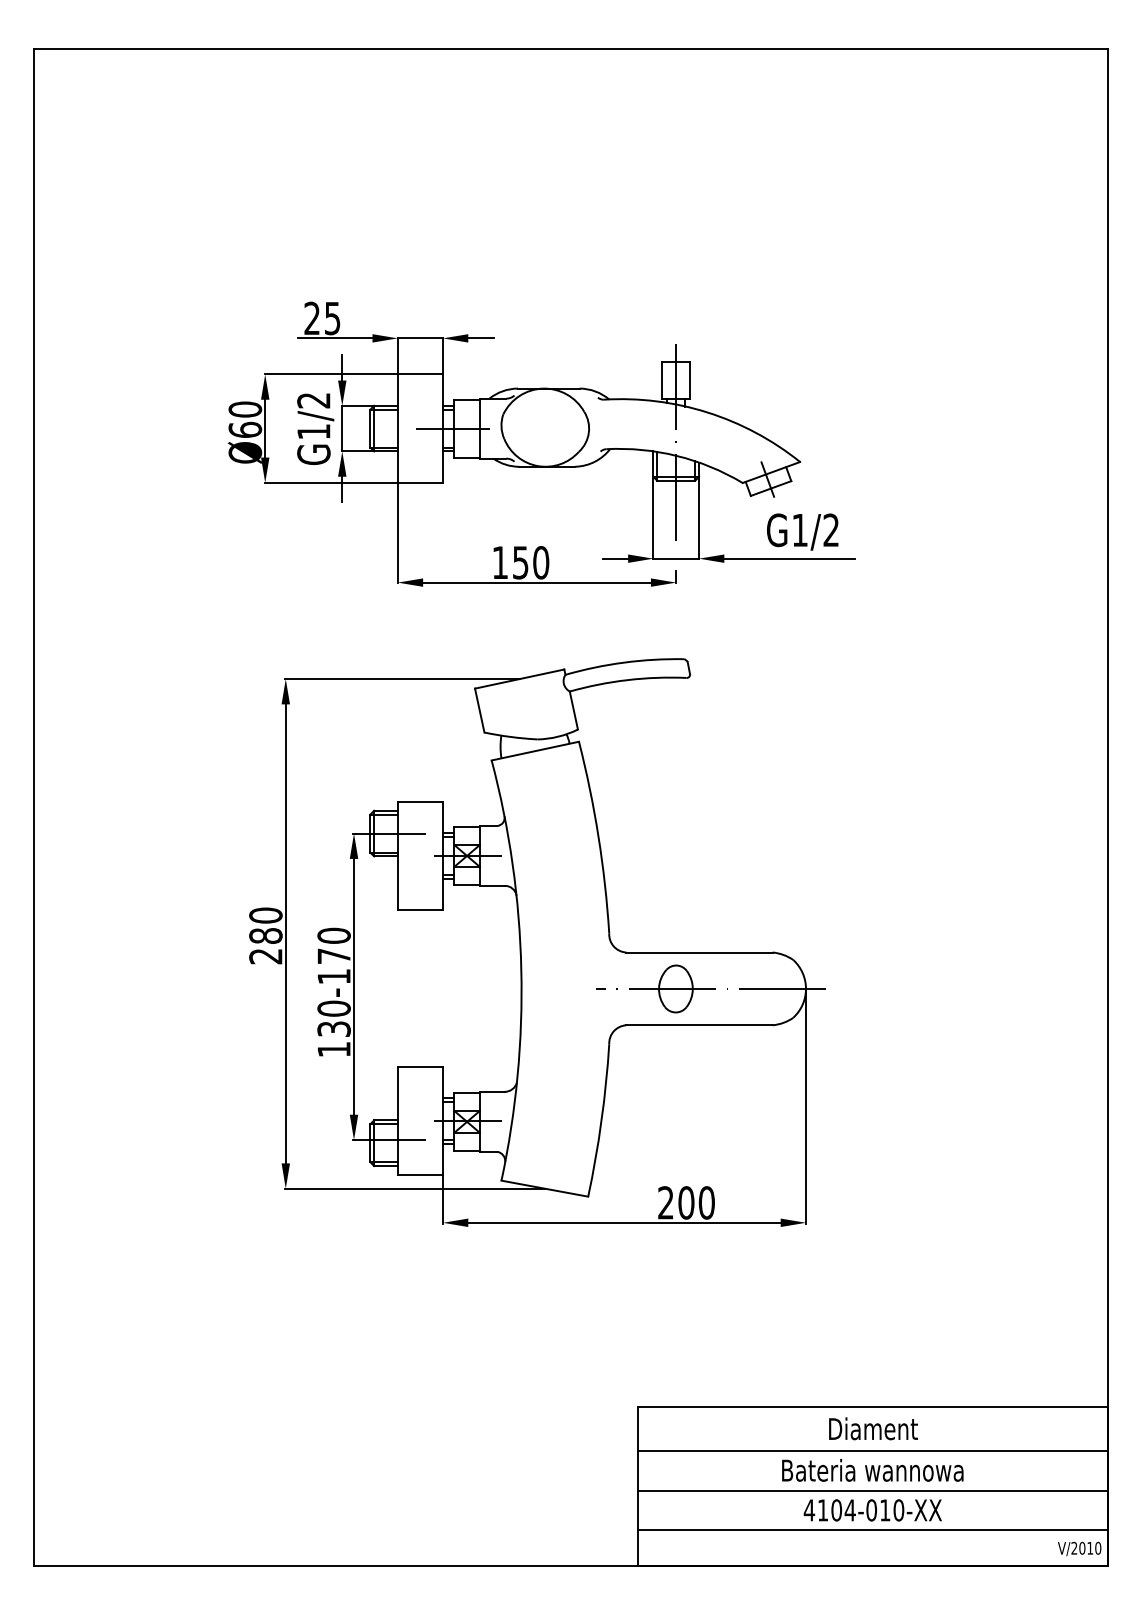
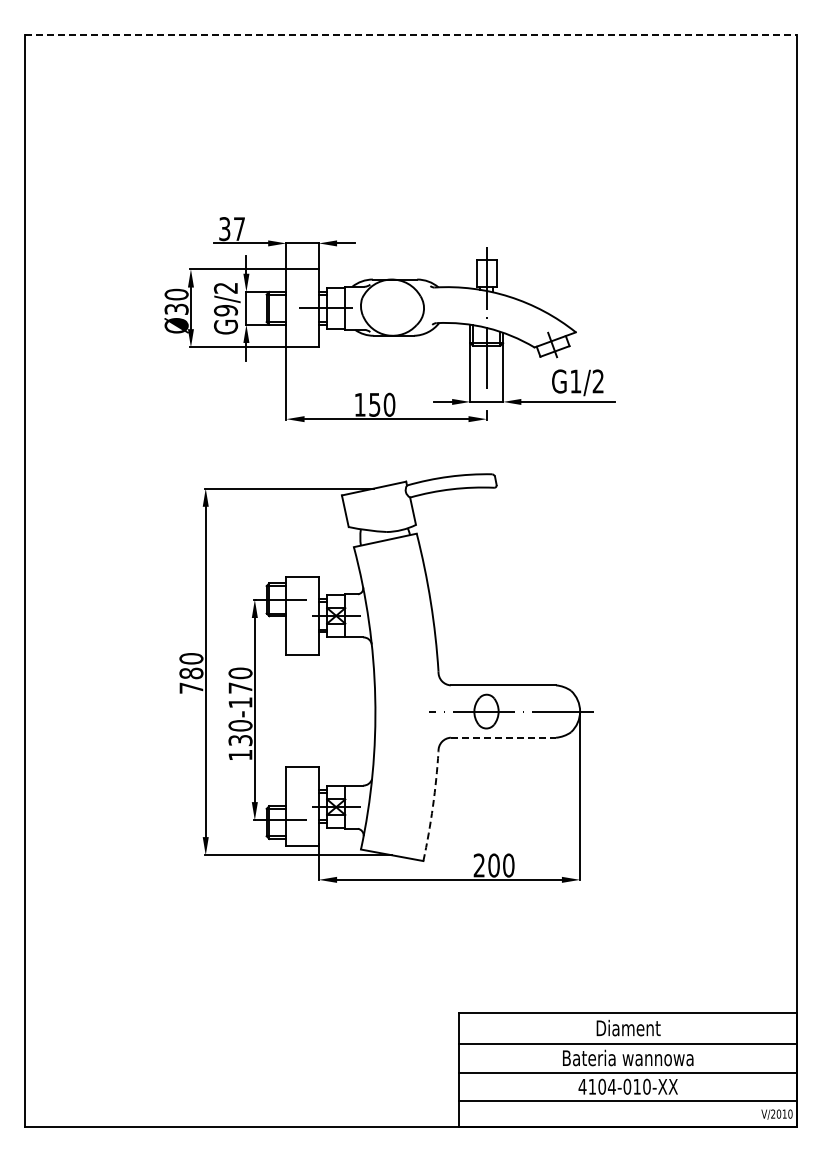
line: (571, 48) -> (411, 34), solid -> dashed
text: (321, 319) -> (231, 229), 25 -> 37
text: (245, 428) -> (176, 308), Ø60 -> Ø30
text: (314, 431) -> (226, 310), G1/2 -> G9/2
text: (265, 955) -> (191, 687), 280 -> 780
line: (699, 1024) -> (503, 737), solid -> dashed
arc: (600, 1120) -> (432, 806), solid -> dashed

